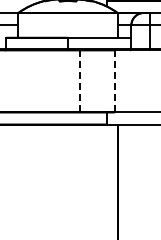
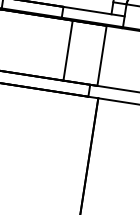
line: (79, 80) -> (68, 49), dashed -> solid
line: (114, 81) -> (101, 56), dashed -> solid

